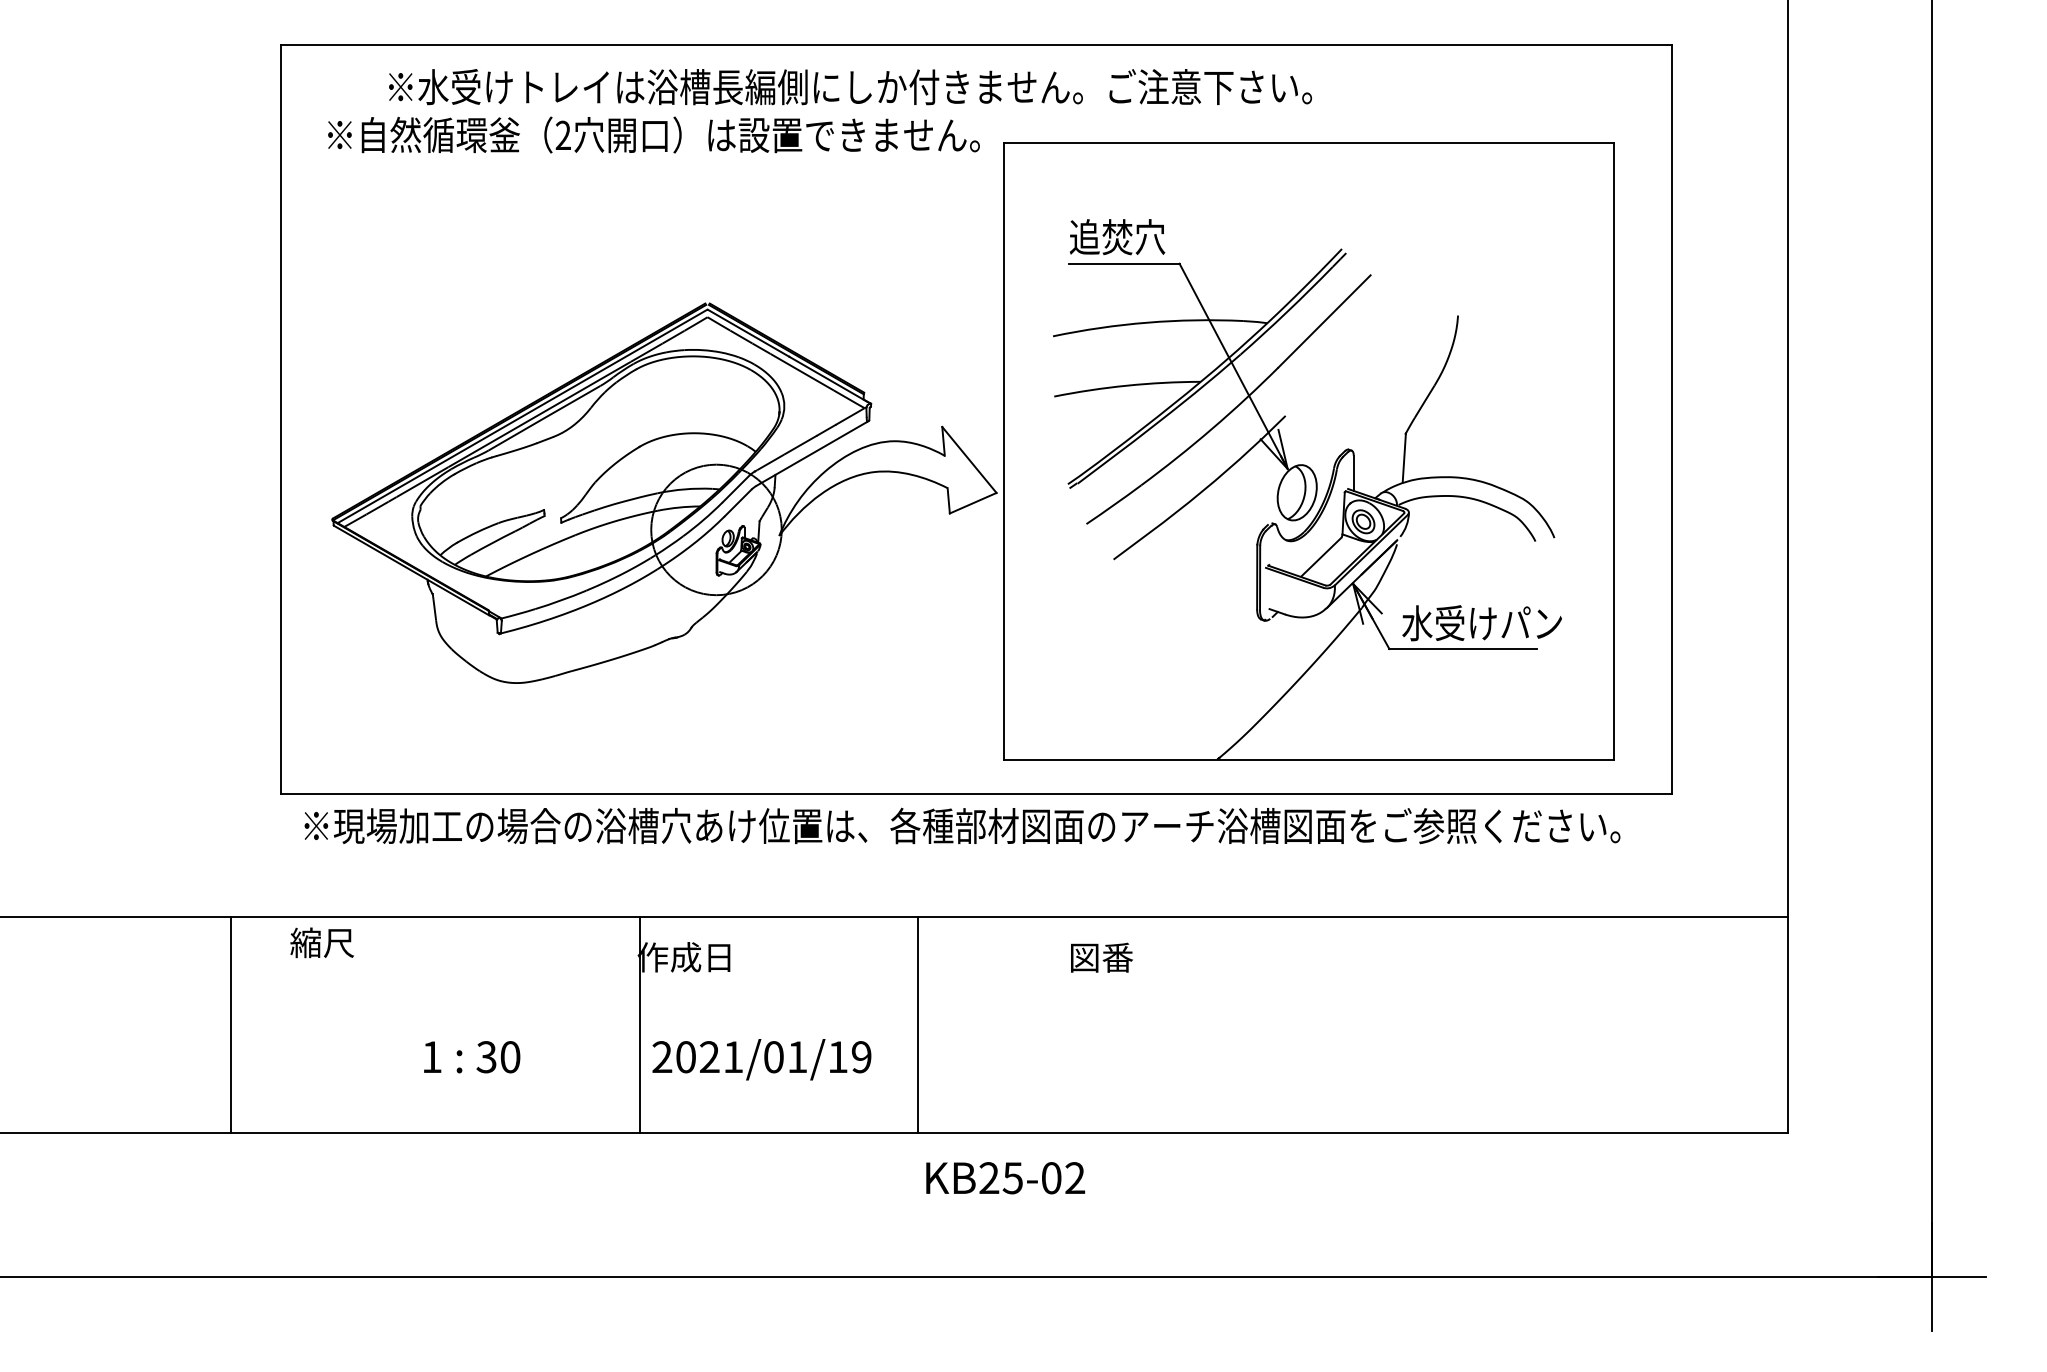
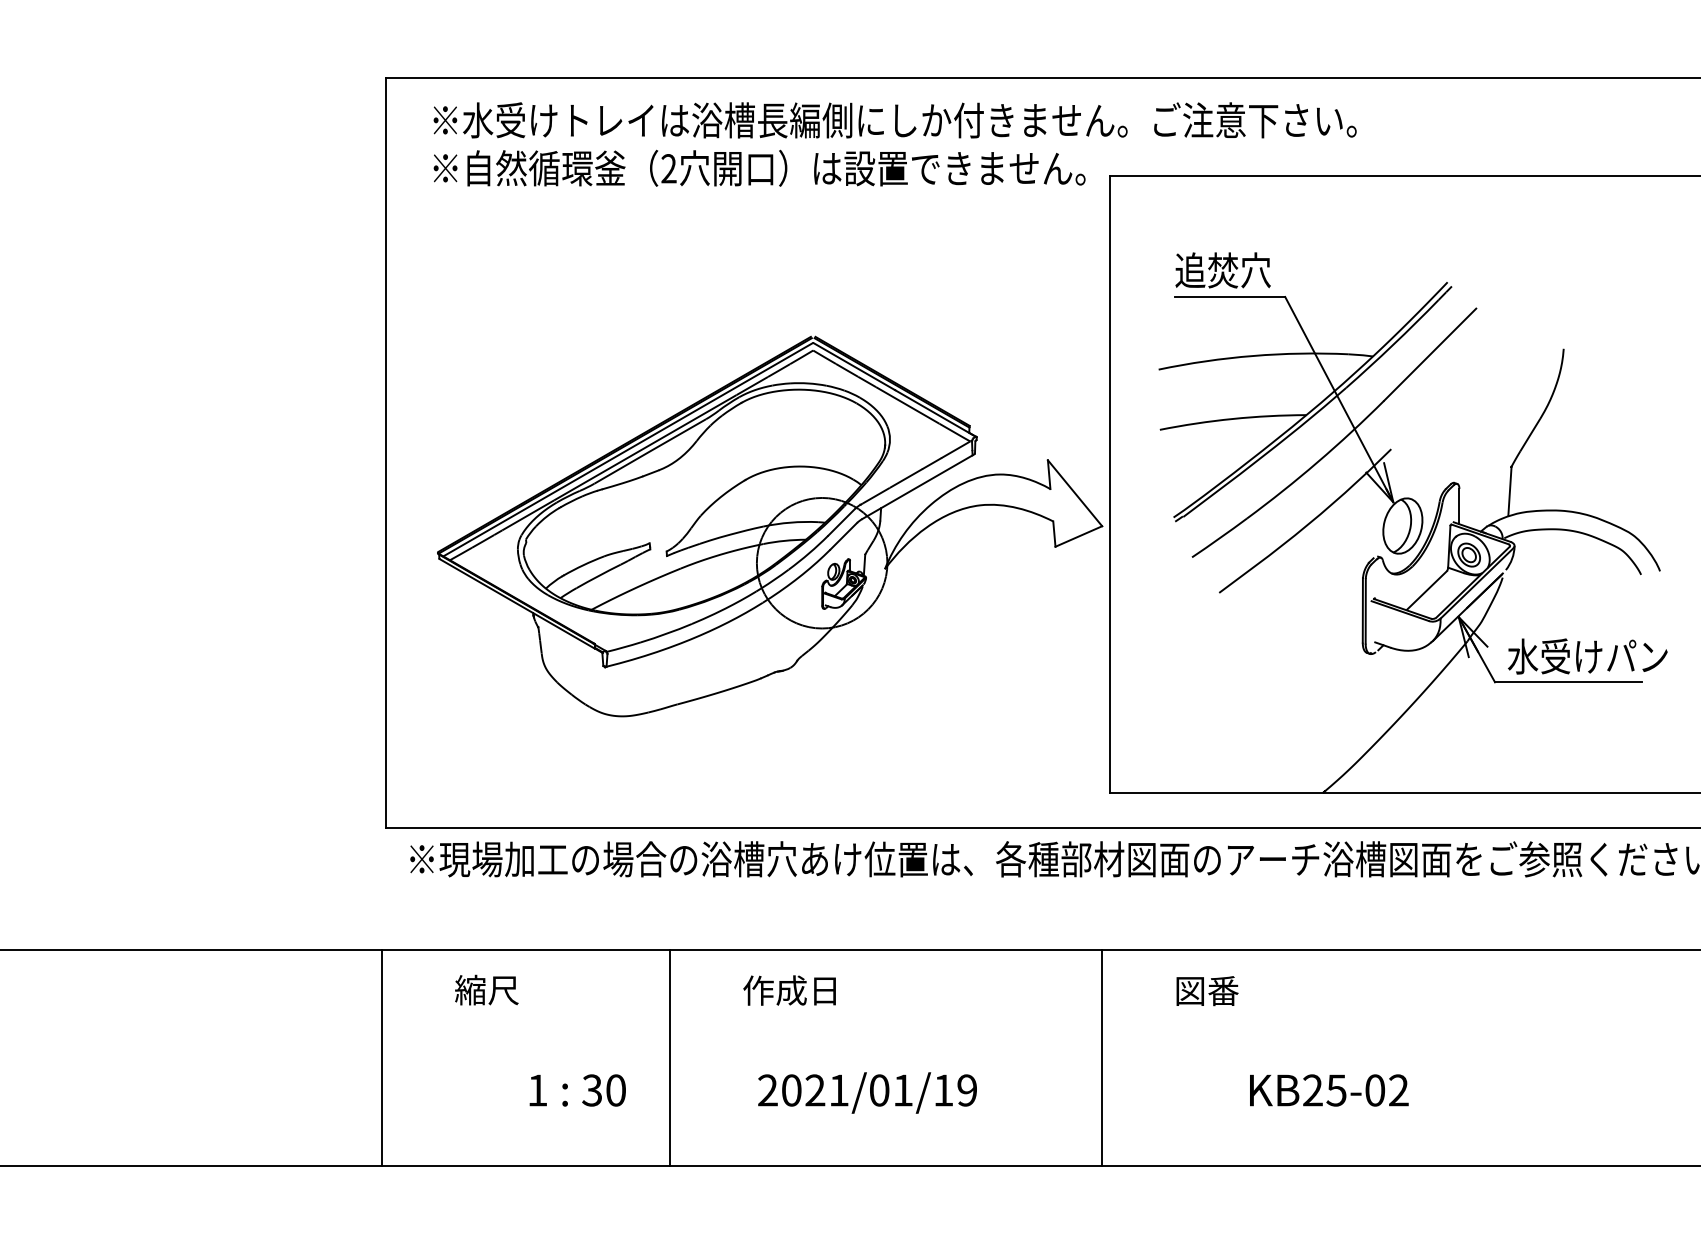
text: (850, 87) -> (895, 120), moved
text: (321, 942) -> (486, 989), moved
line: (231, 1024) -> (382, 1057), moved
line: (640, 1024) -> (670, 1057), moved
line: (918, 1024) -> (1102, 1057), moved
text: (1005, 1178) -> (1329, 1090), moved

